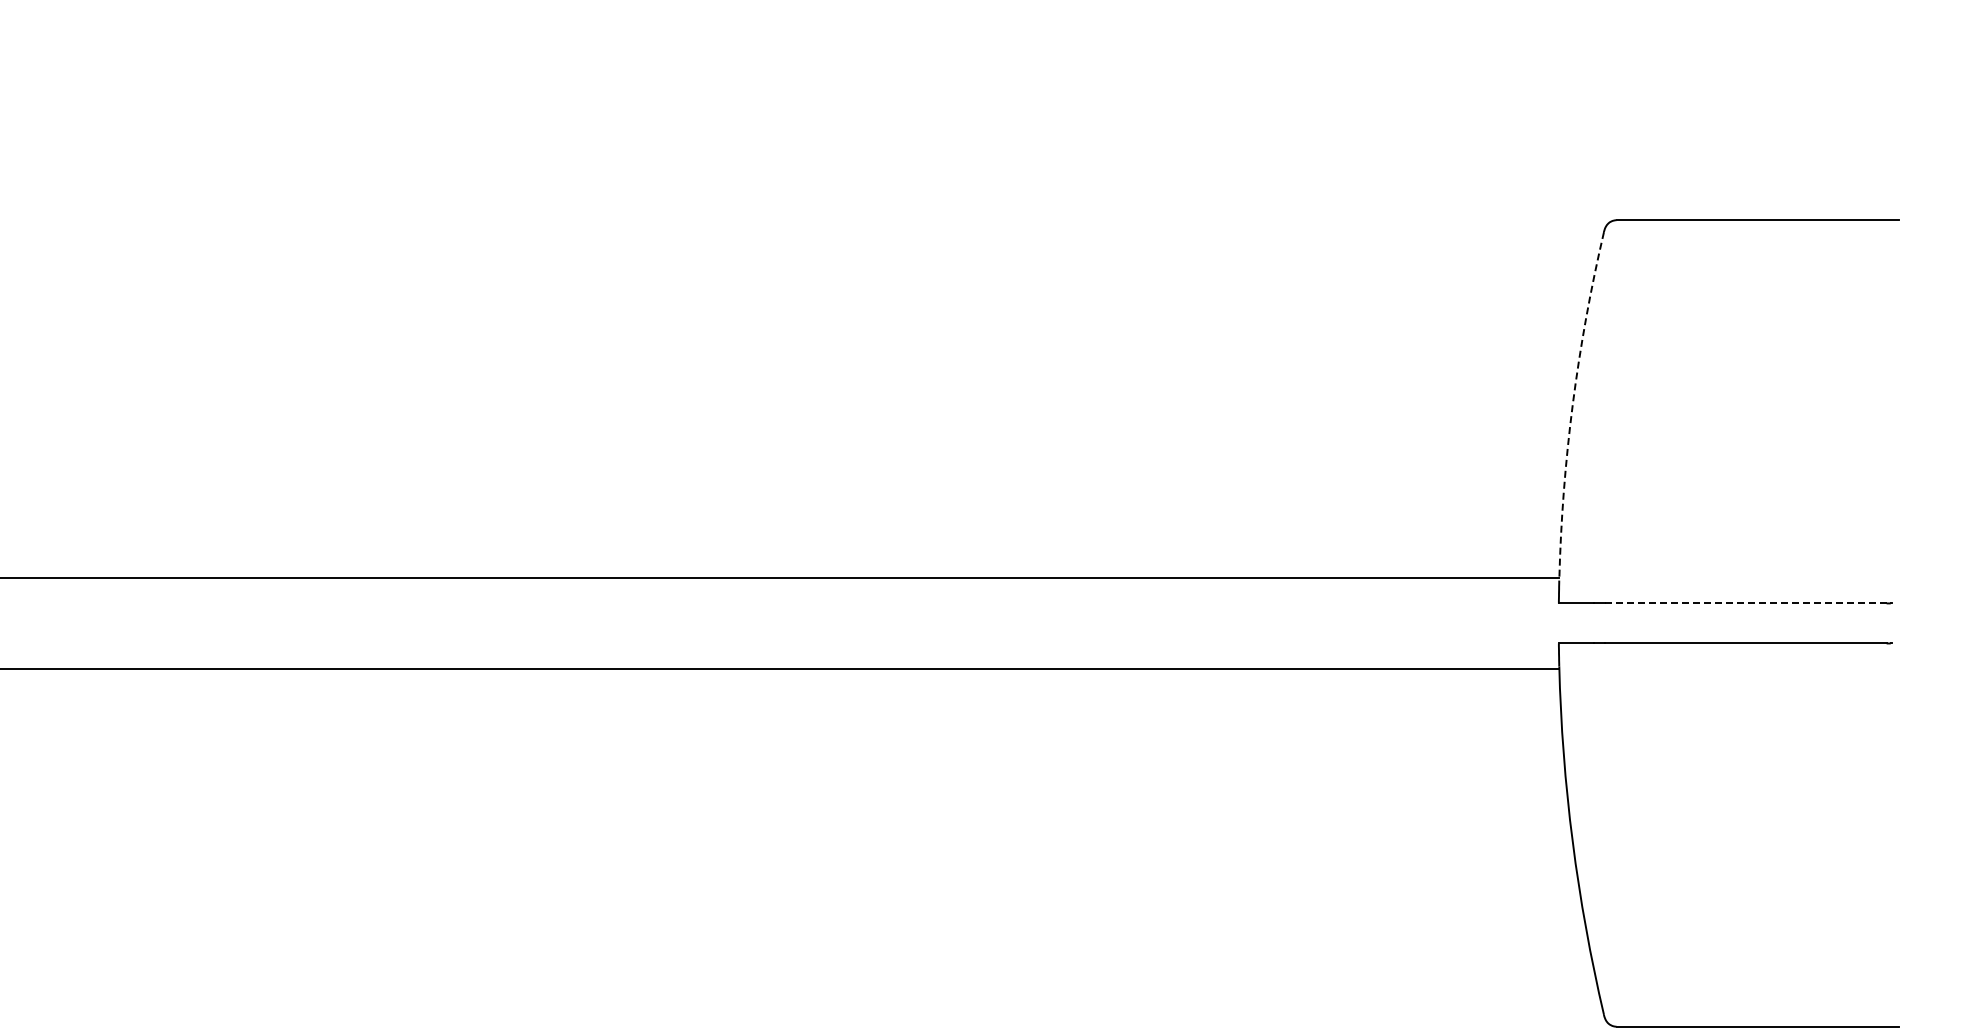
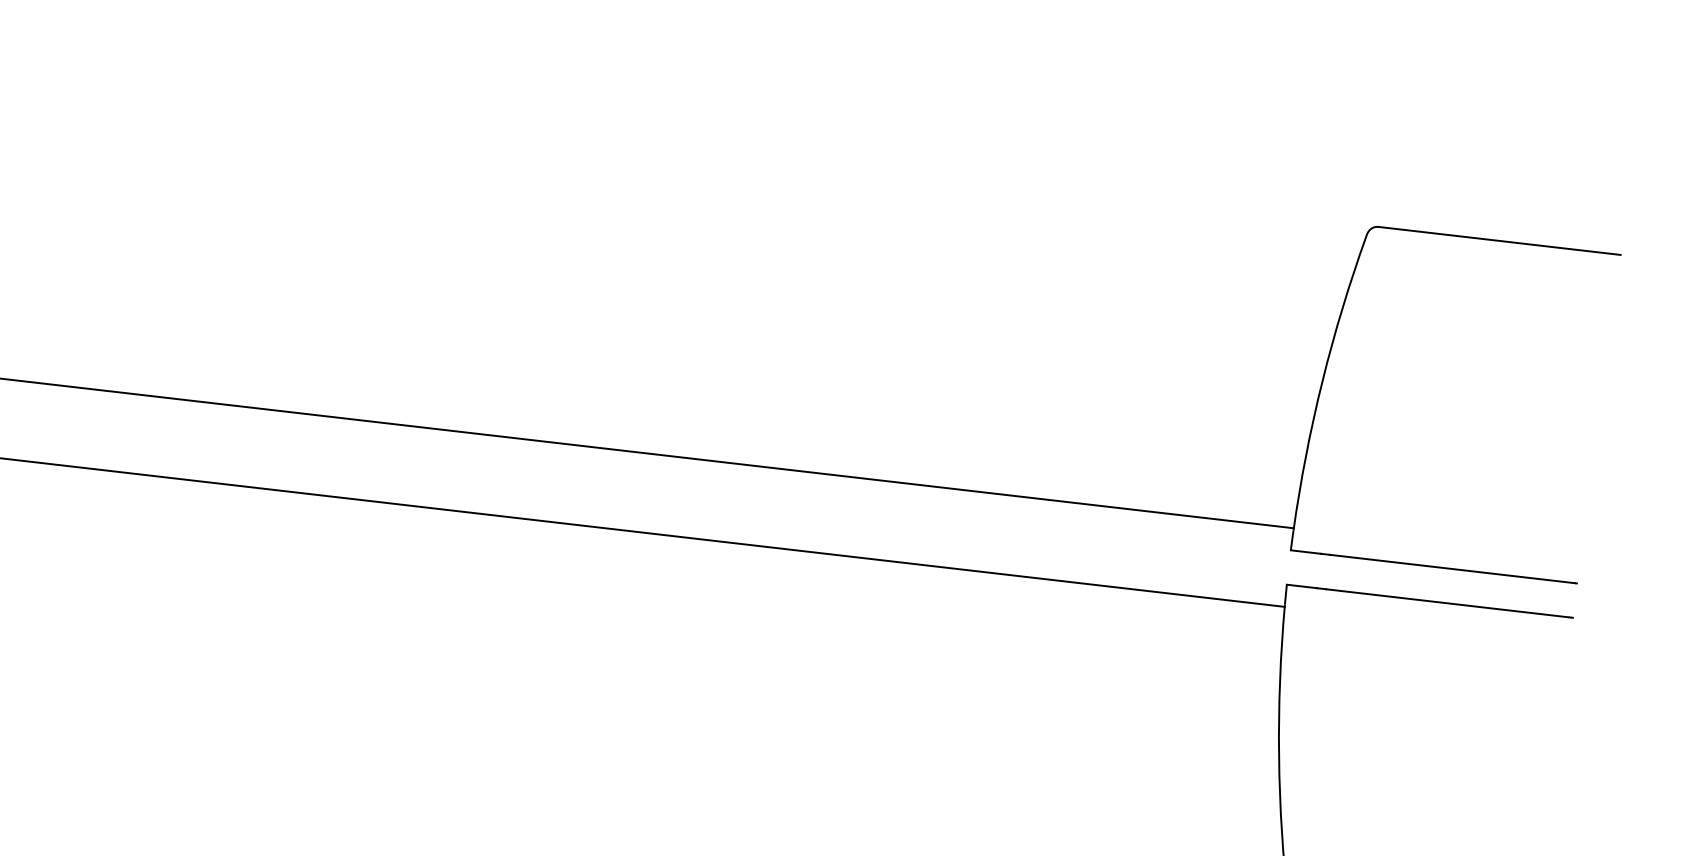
arc: (1572, 405) -> (1322, 381), dashed -> solid
line: (1745, 603) -> (1451, 568), dashed -> solid

